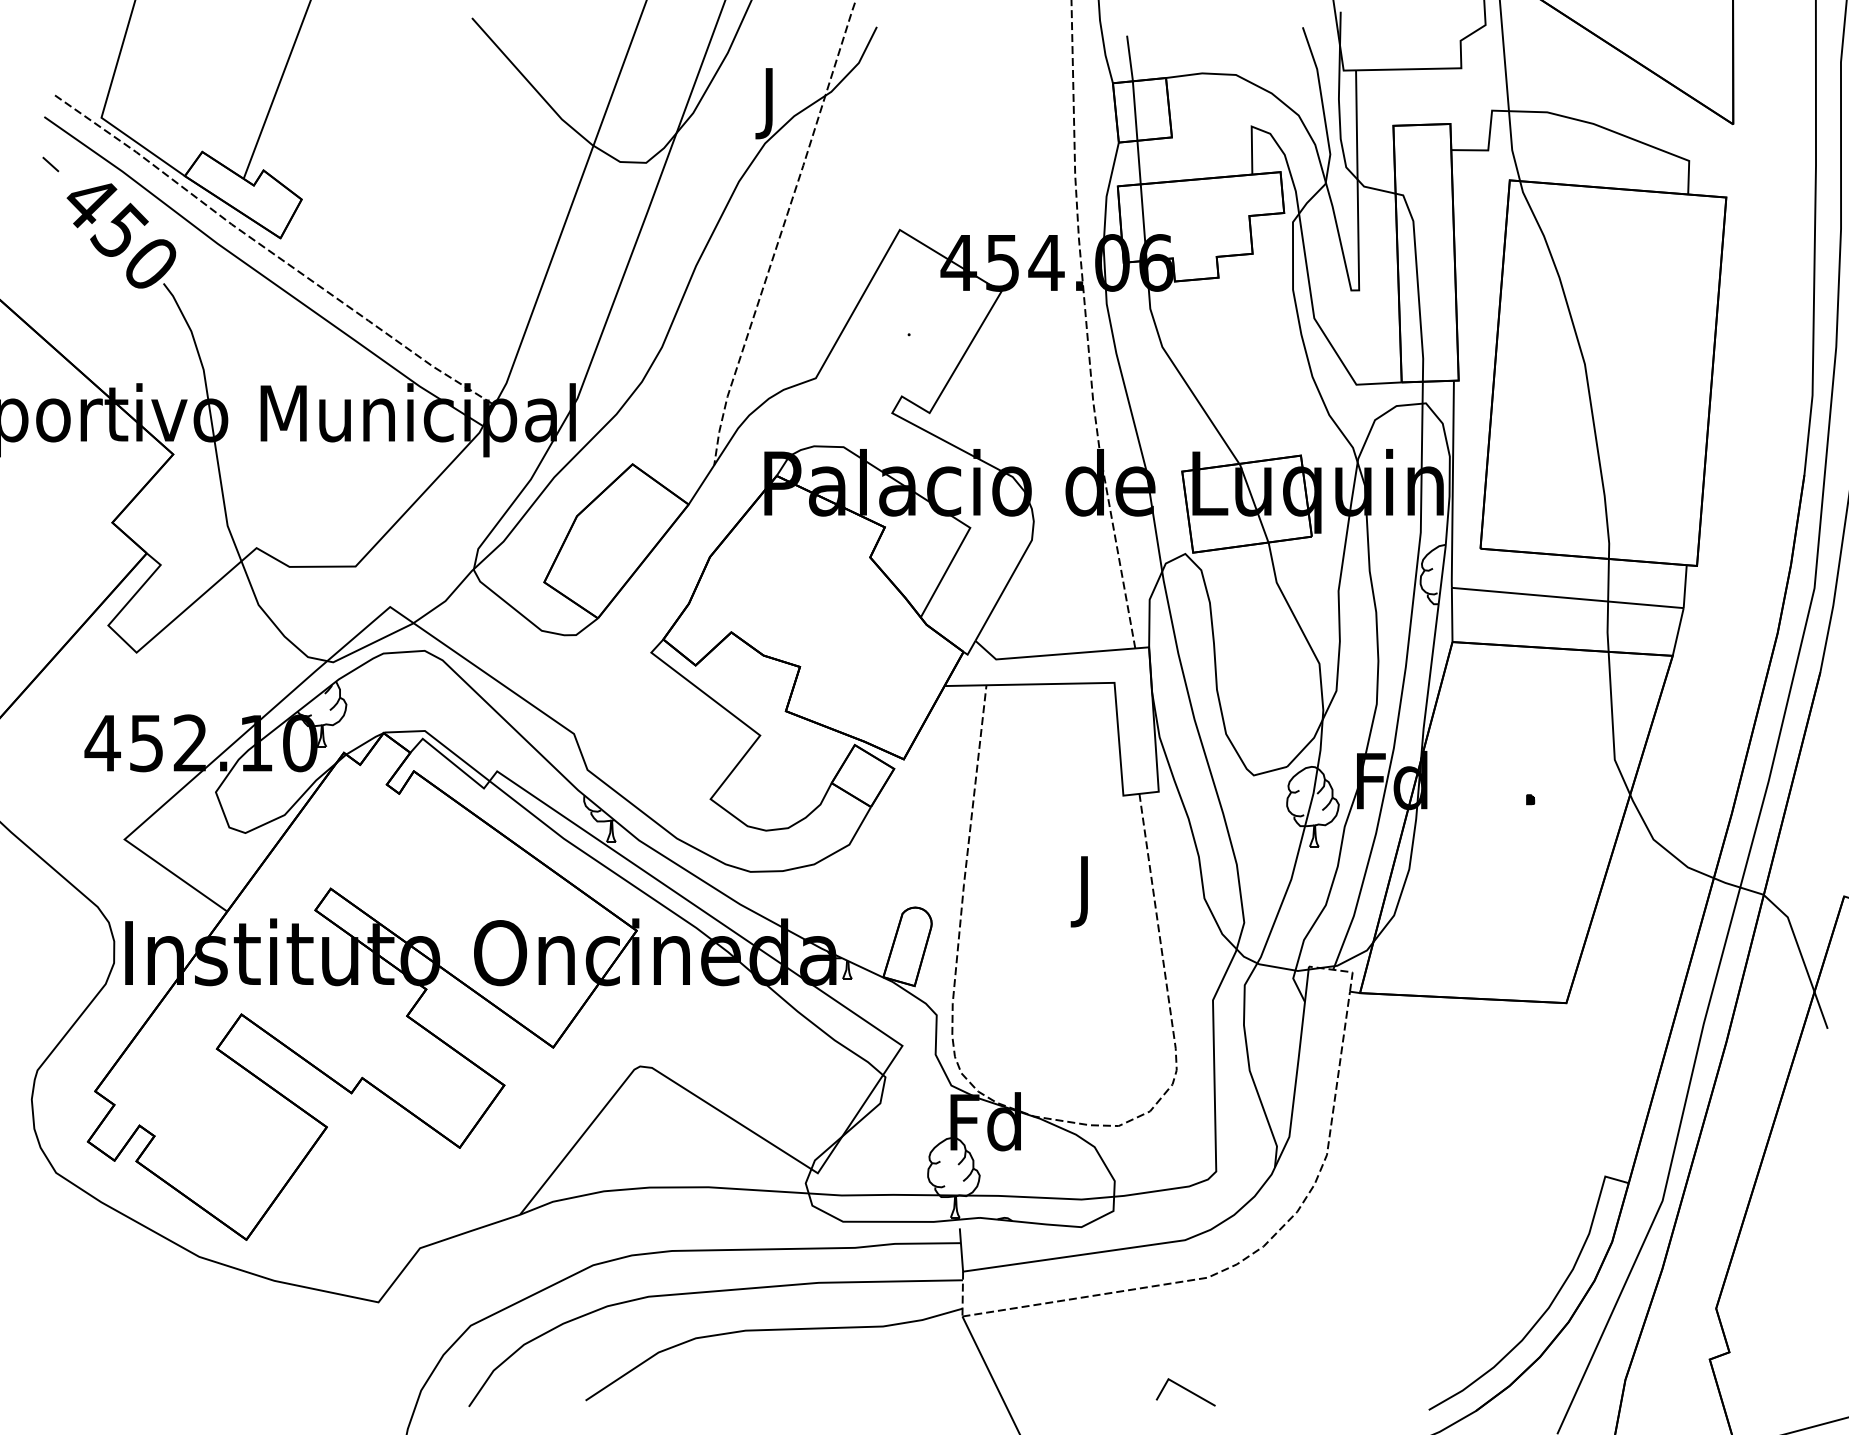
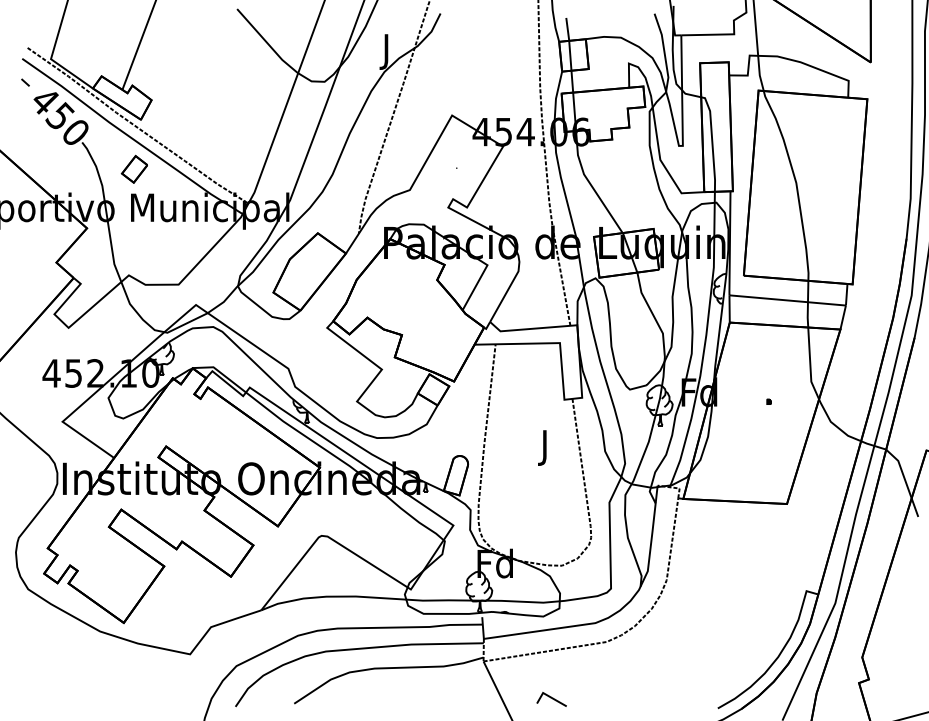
part: (265, 335) -> (133, 168), added
line: (1185, 1390) -> (551, 698), moved

